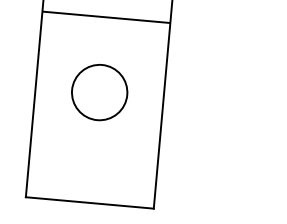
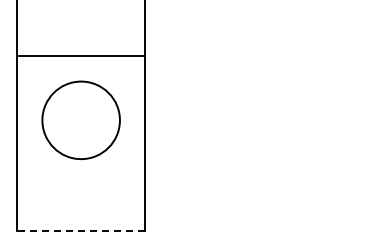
line: (106, 17) -> (81, 55), moved
circle: (98, 92) -> (80, 120), size x1.4
line: (89, 203) -> (80, 231), solid -> dashed

